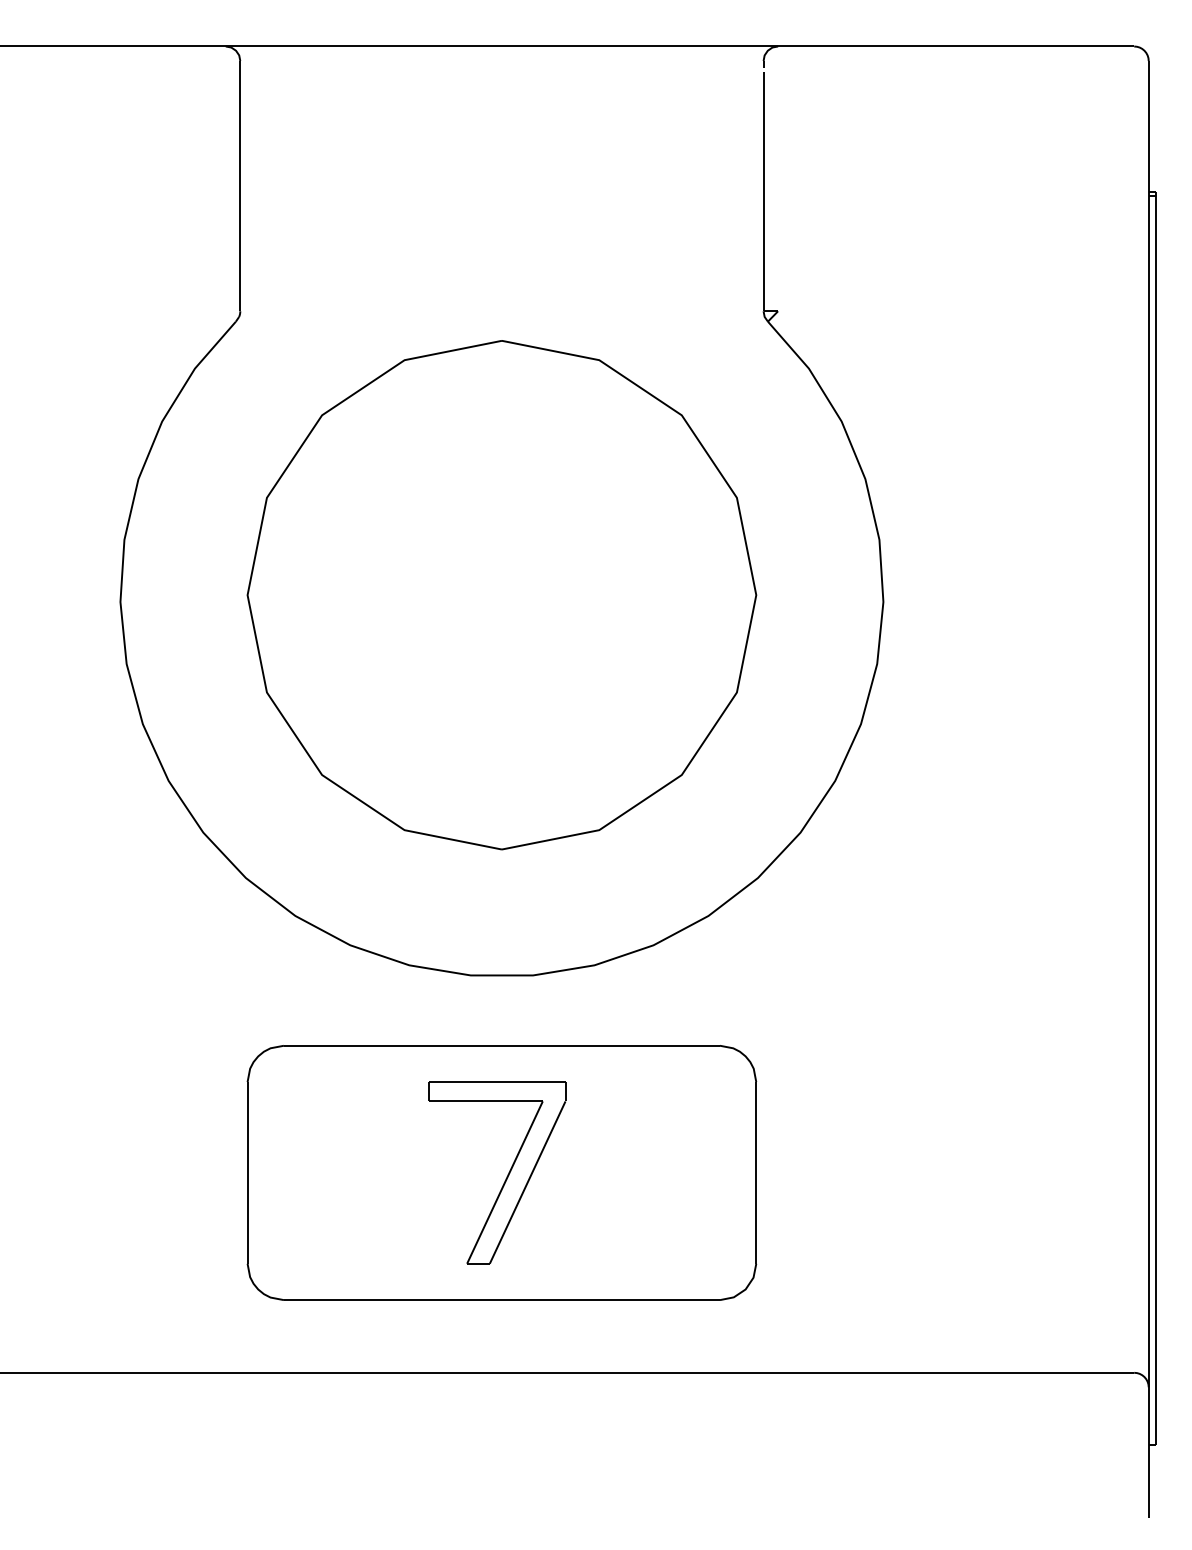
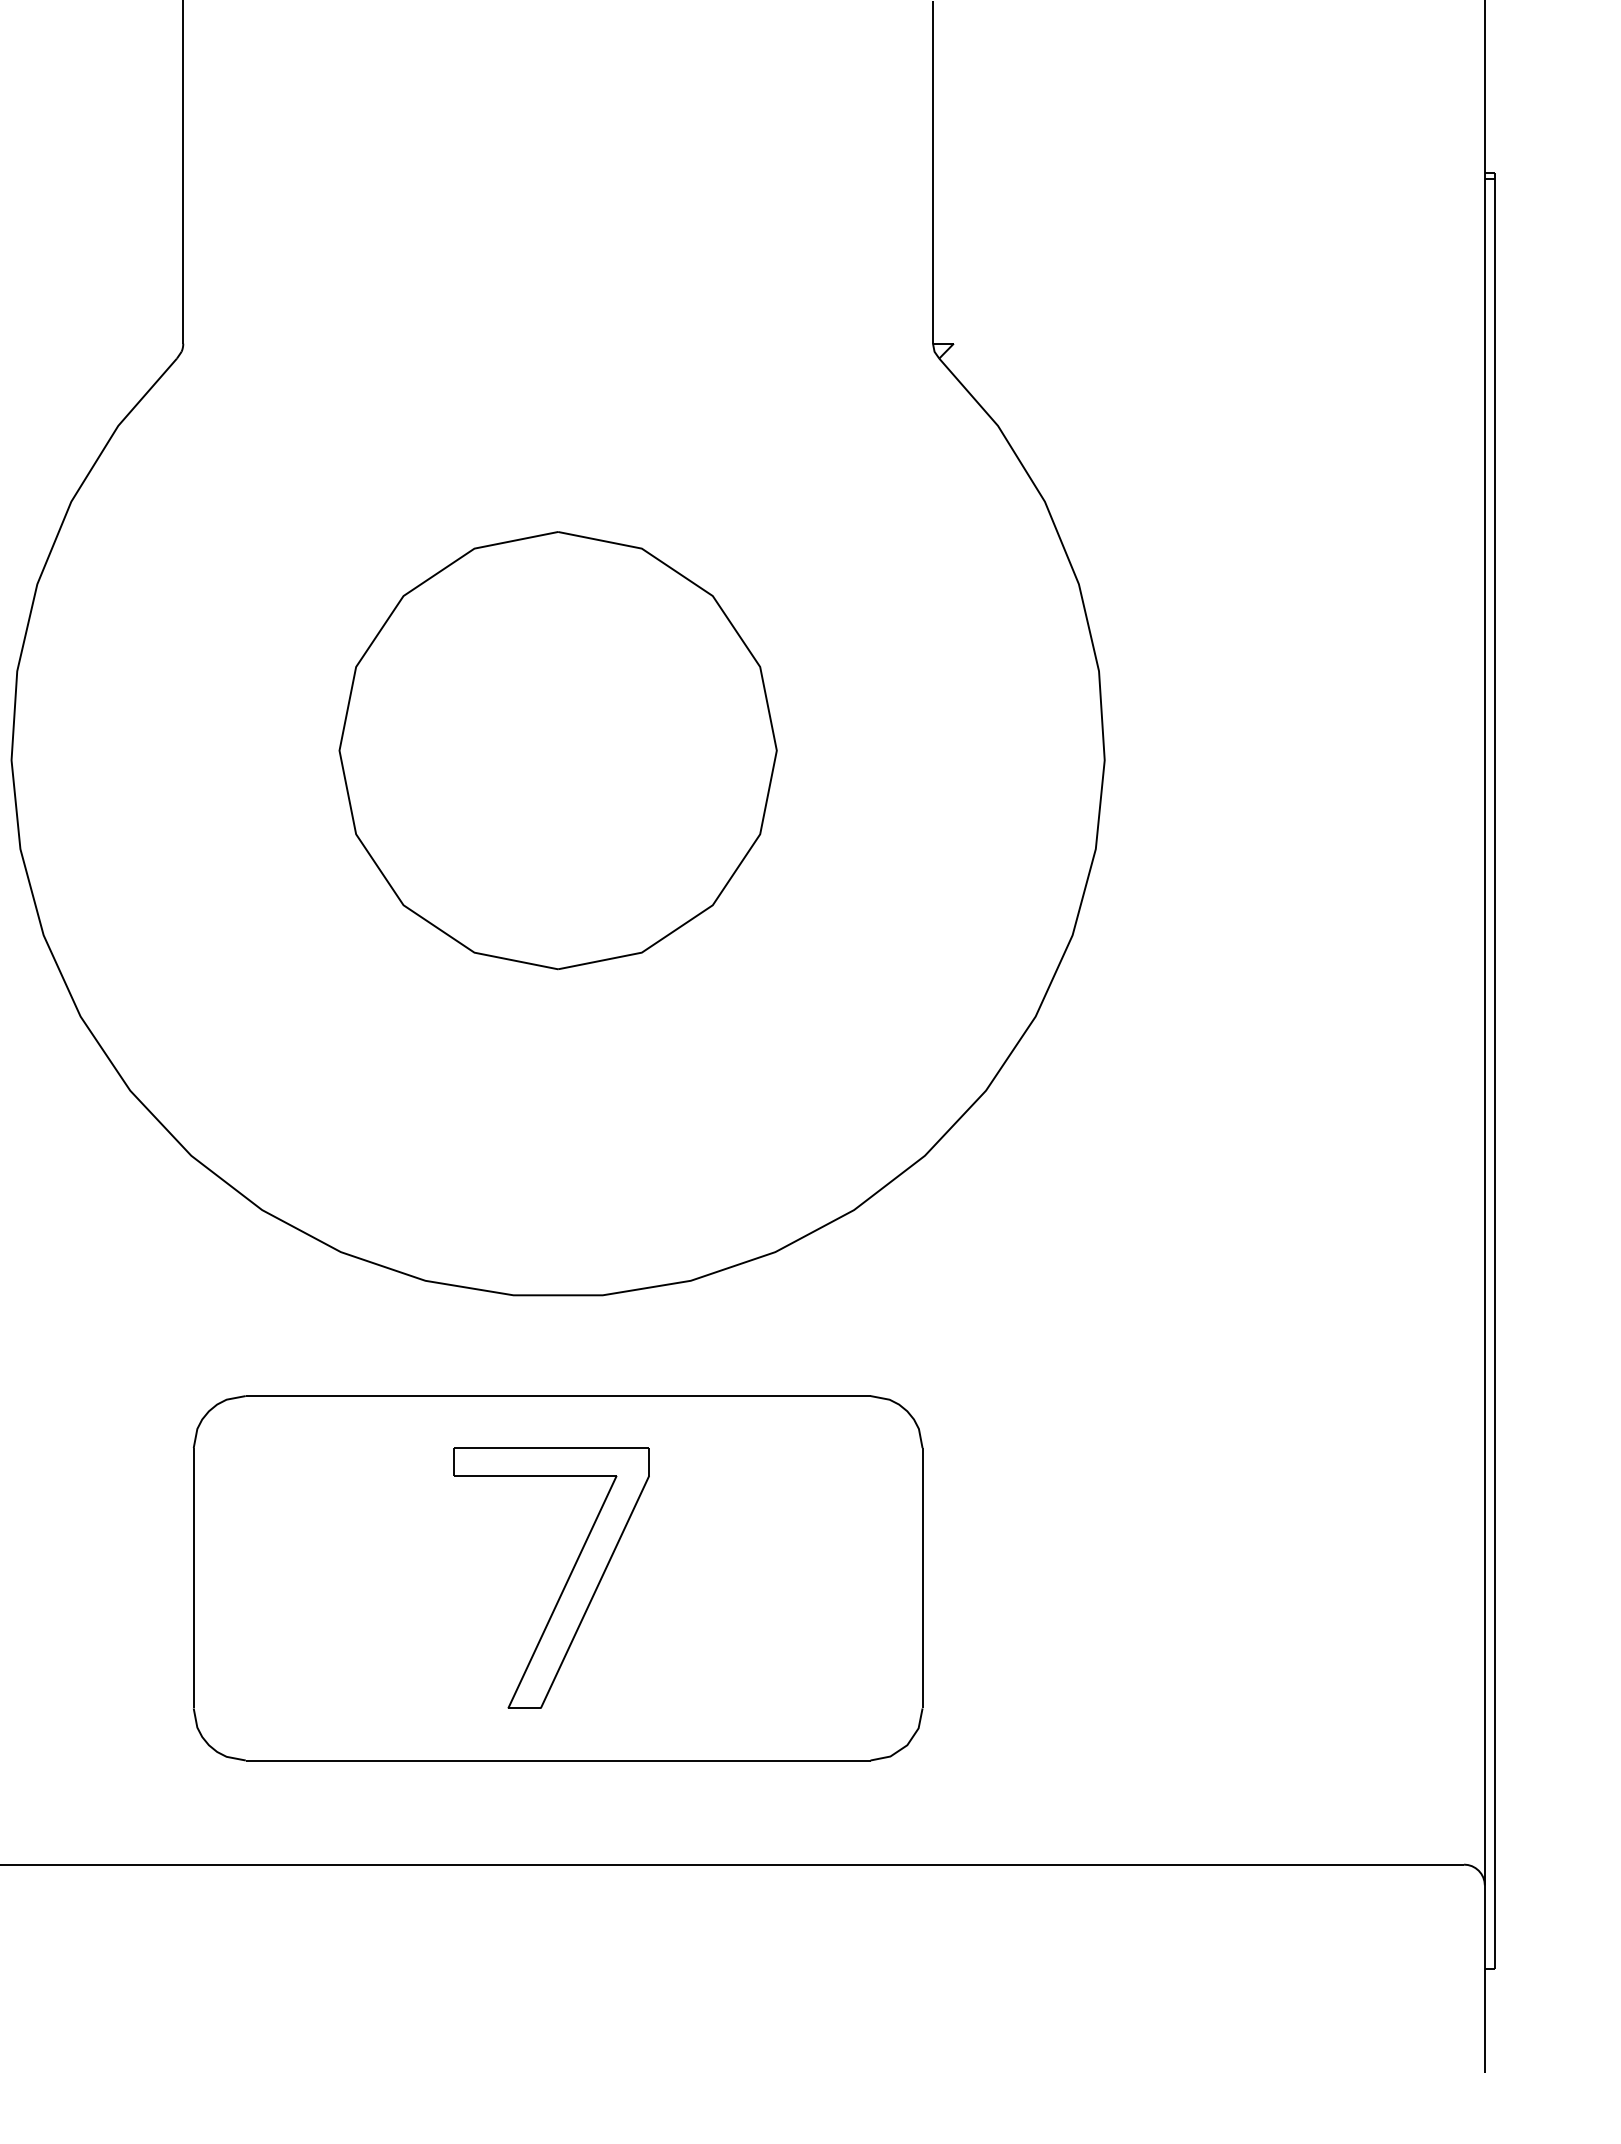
part: (501, 595) -> (557, 750), size x0.6

